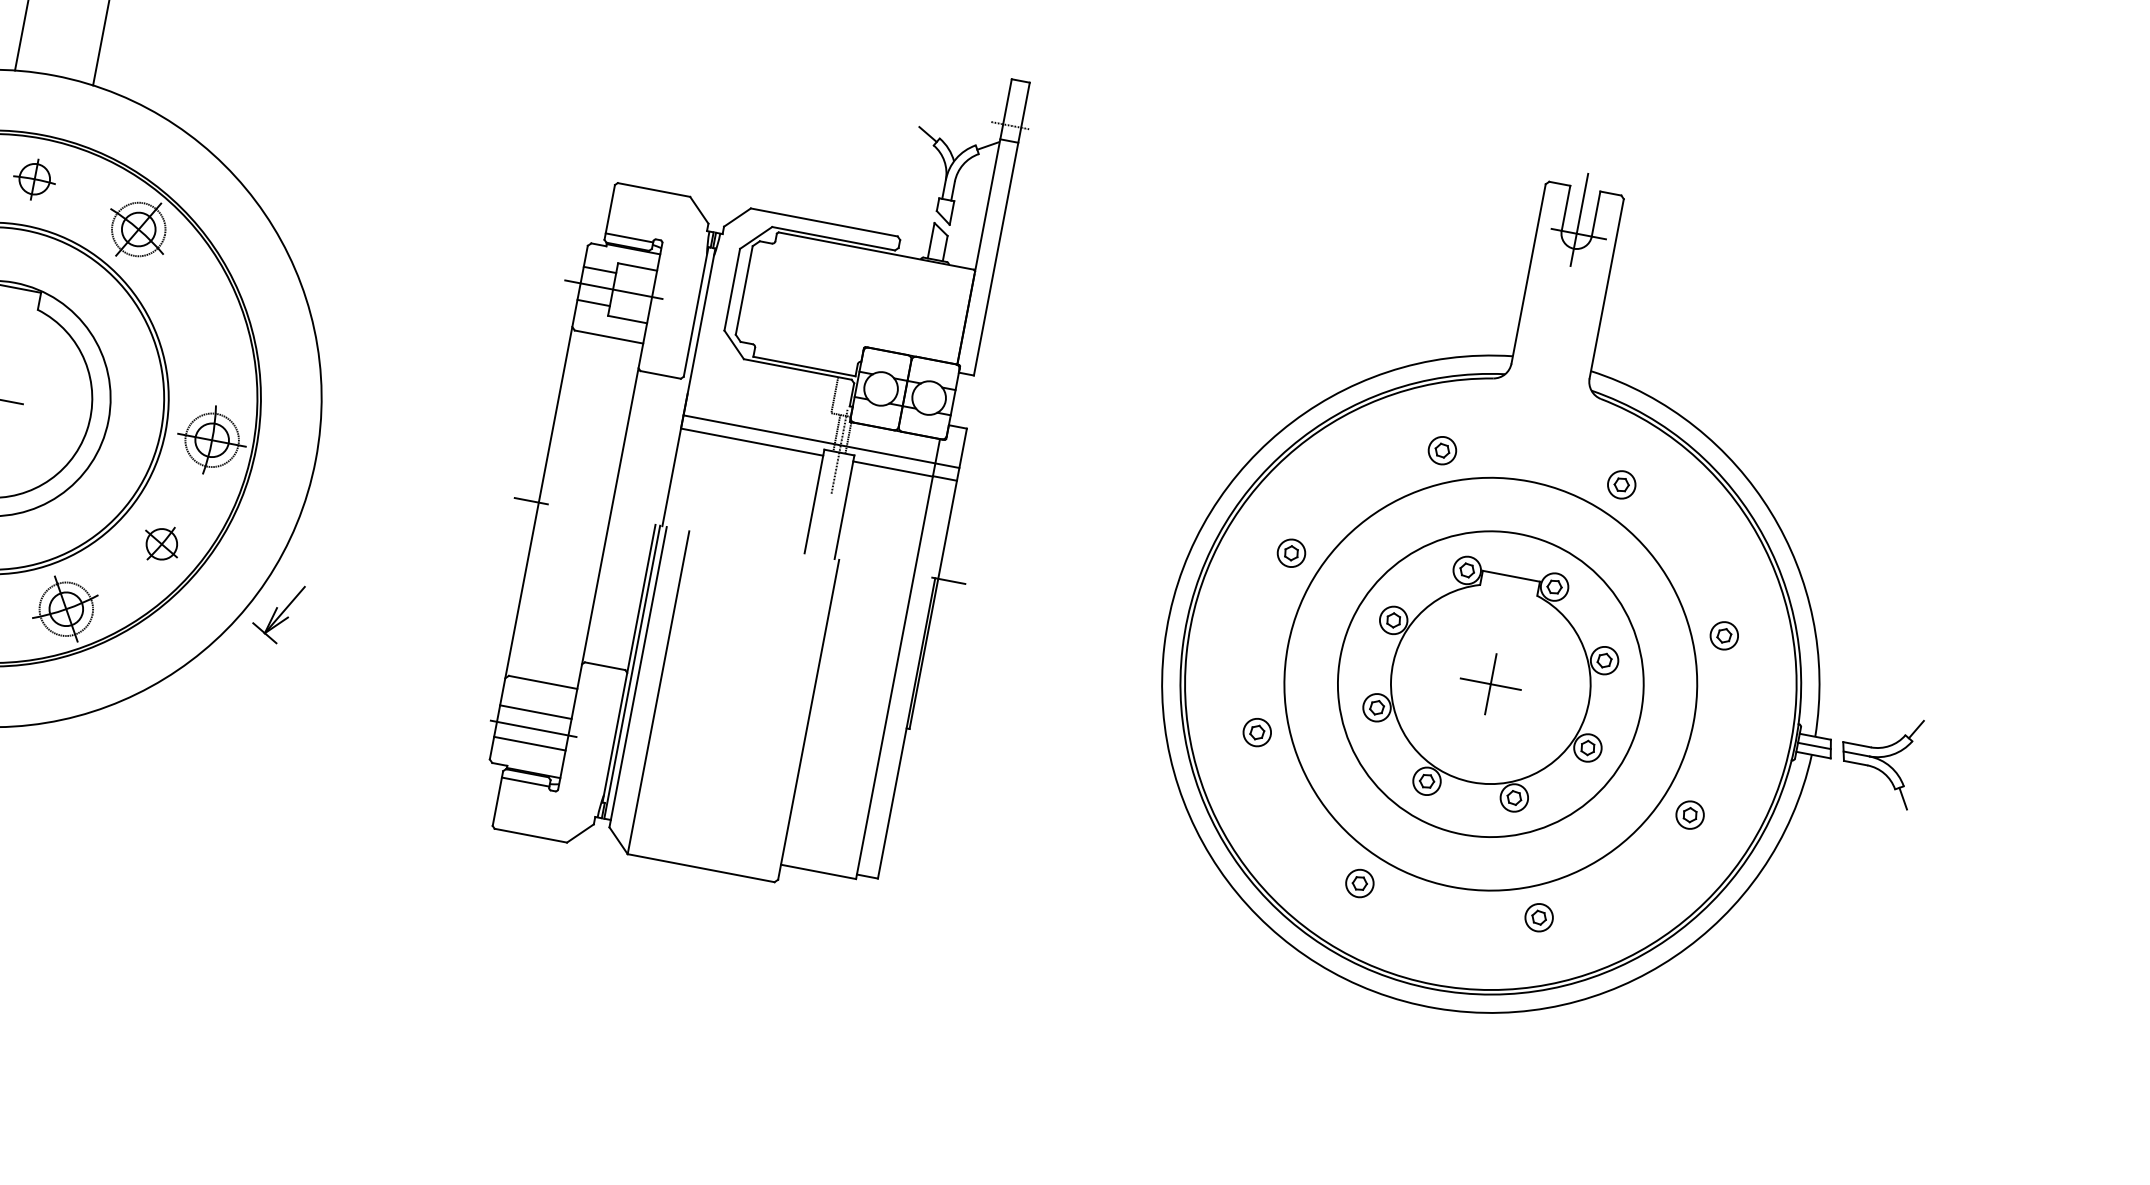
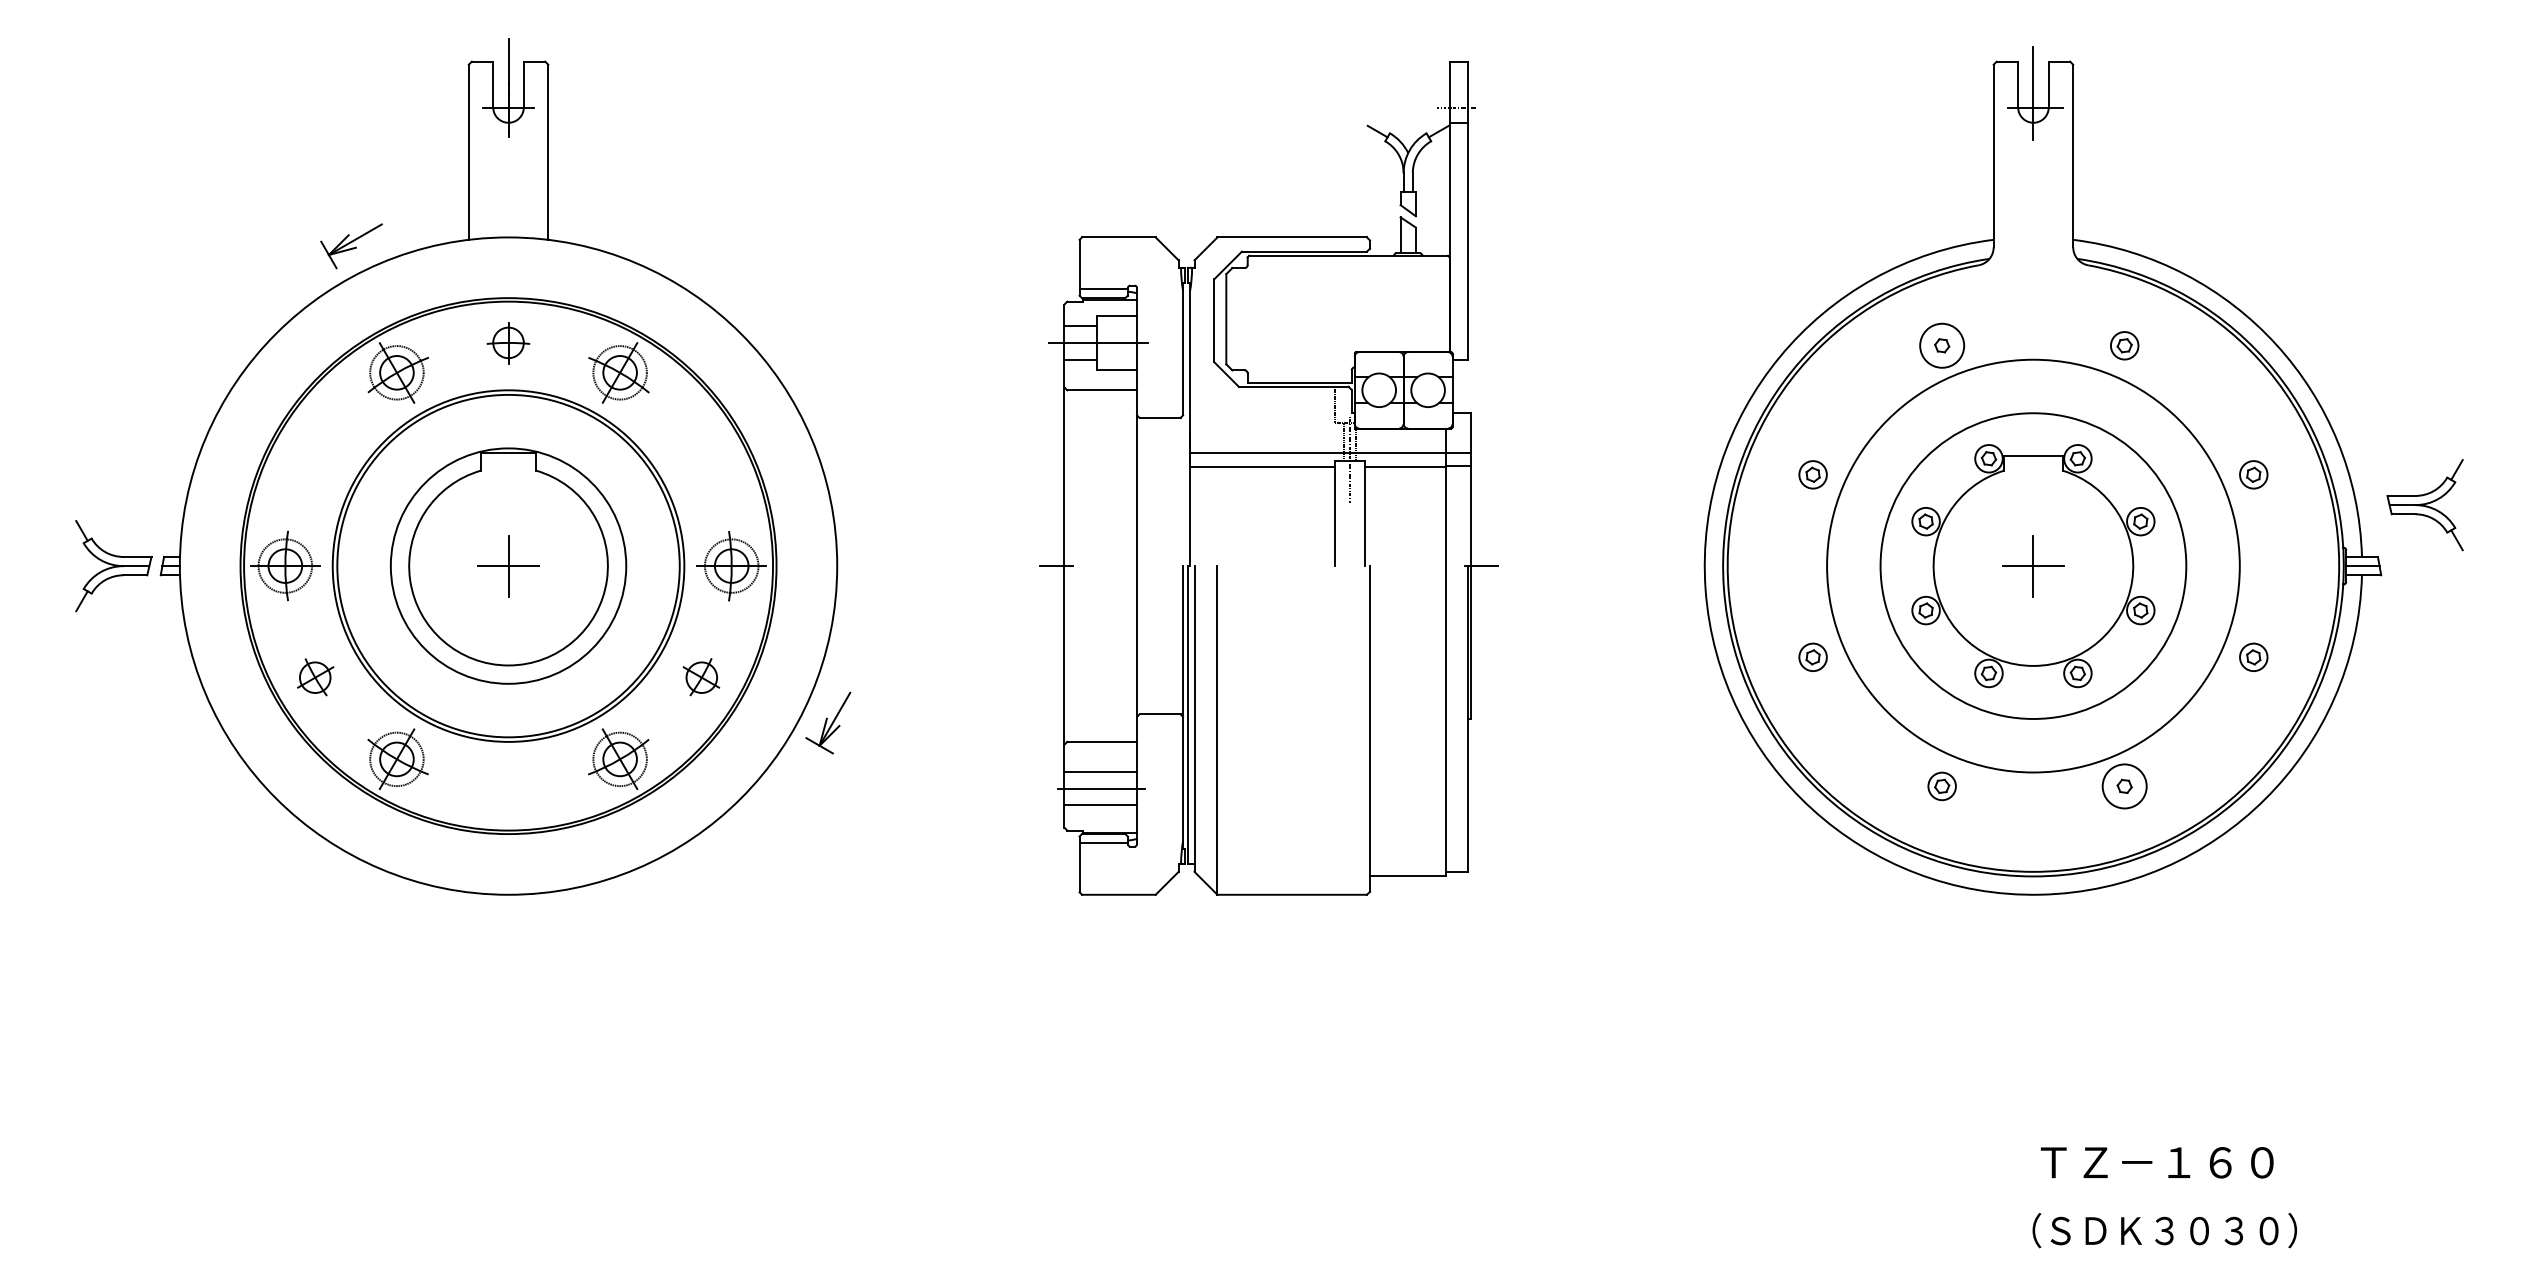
circle: (1441, 450) -> (1941, 345), size x1.6
part: (1877, 758) -> (2424, 505), moved
circle: (1538, 917) -> (2124, 786), size x1.6

